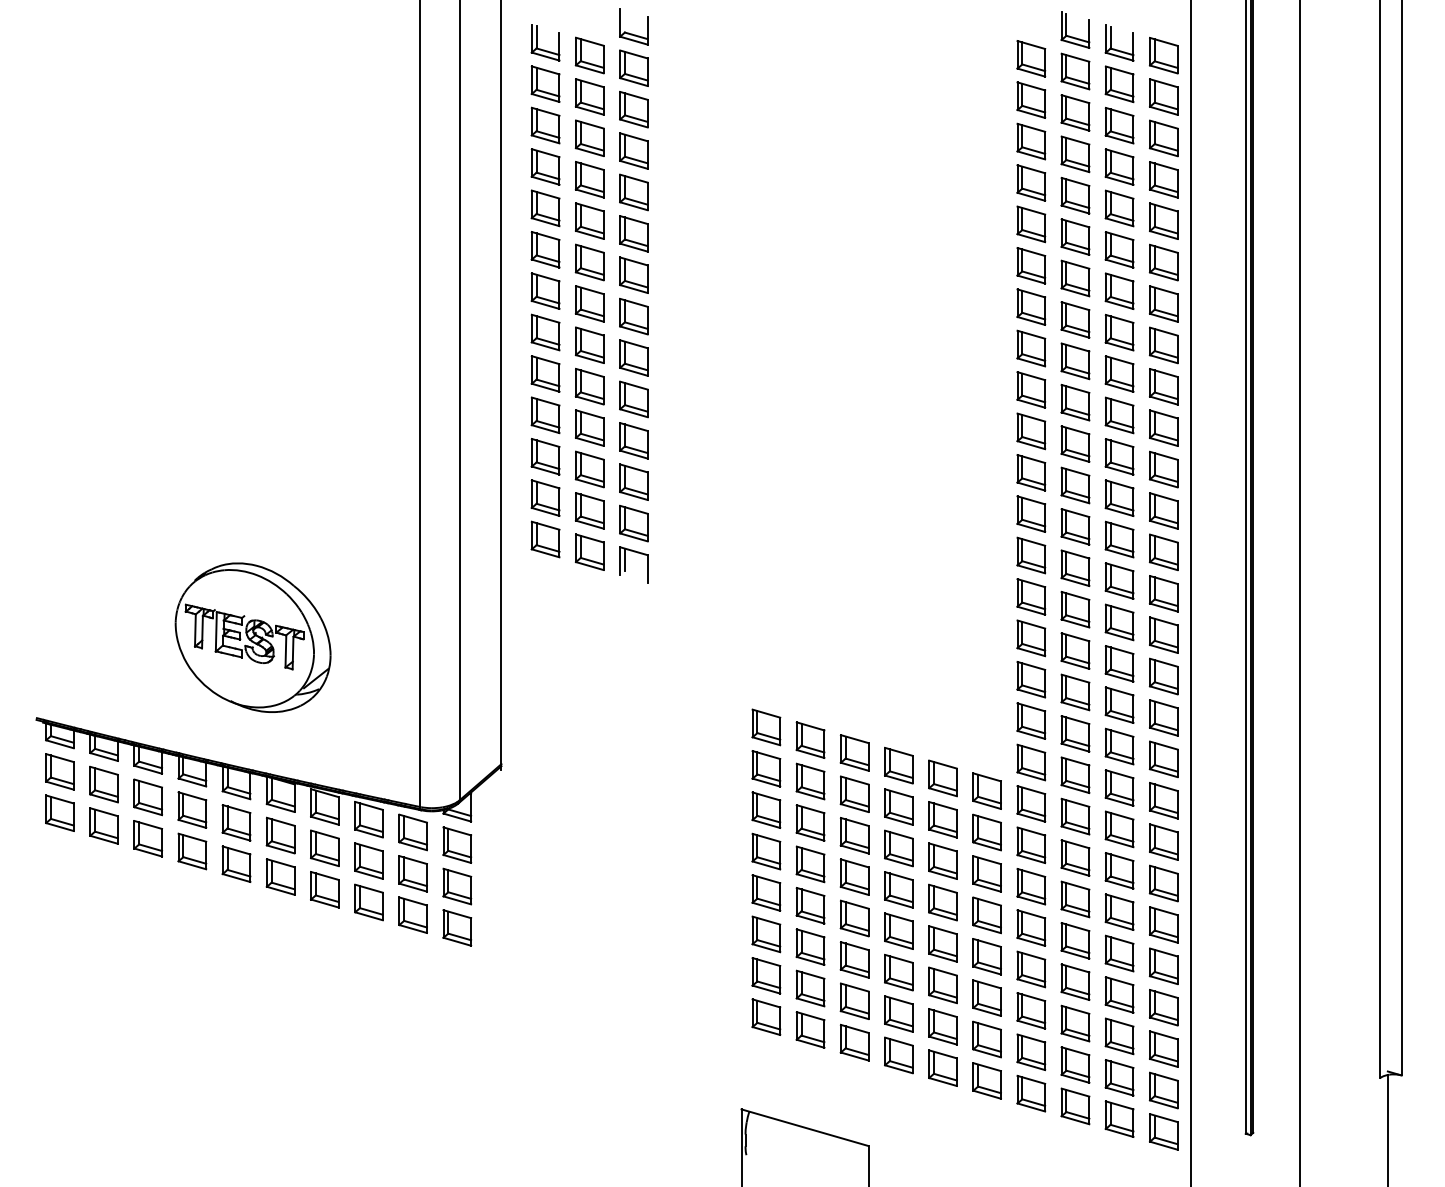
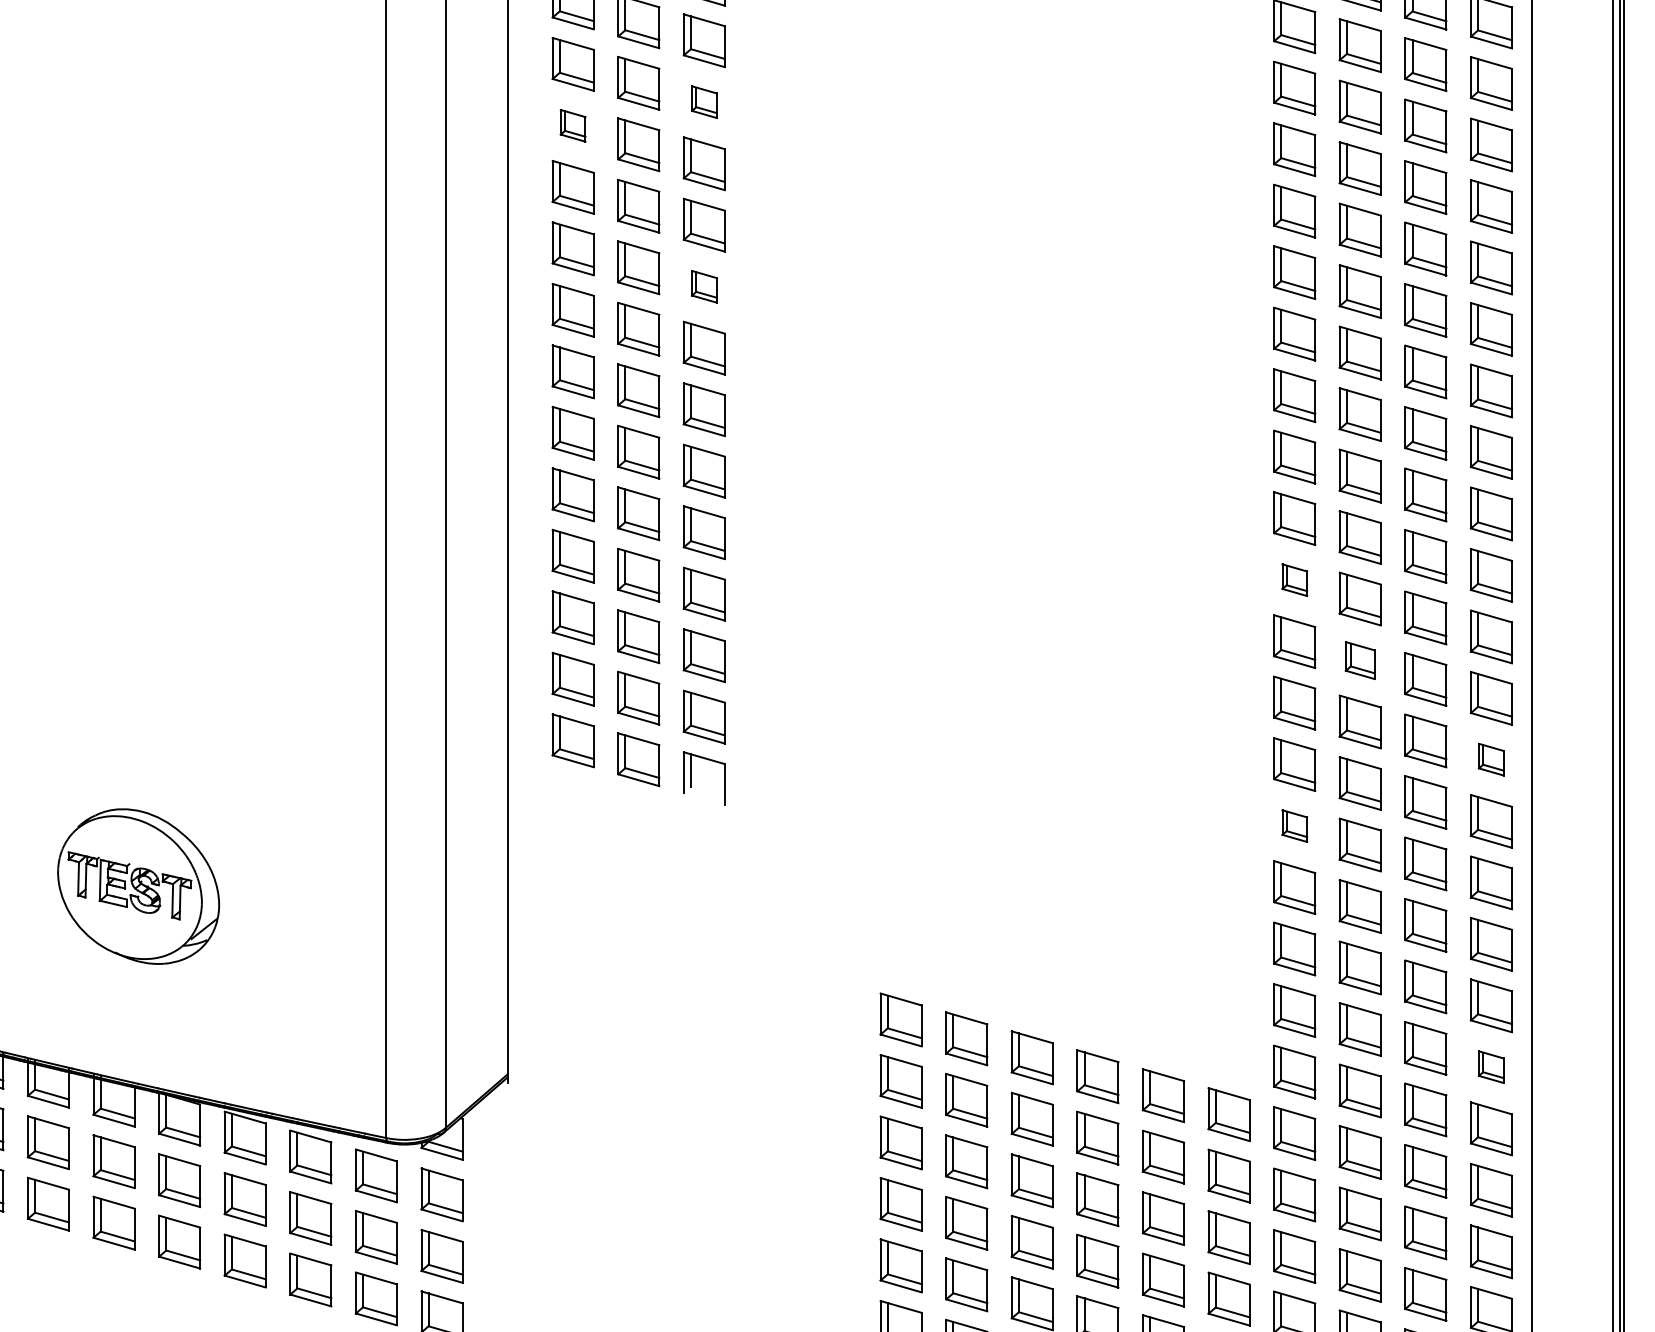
part: (633, 109) -> (703, 102), size x0.6
part: (545, 125) -> (572, 125), size x0.6
part: (633, 233) -> (703, 286), size x0.6
part: (1031, 431) -> (1294, 580), size x0.6
part: (1075, 485) -> (1360, 660), size x0.7
part: (1163, 551) -> (1491, 758), size x0.6
part: (1031, 596) -> (1294, 825), size x0.6
part: (252, 637) -> (137, 886), size x0.7
part: (1163, 758) -> (1491, 1066), size x0.6

